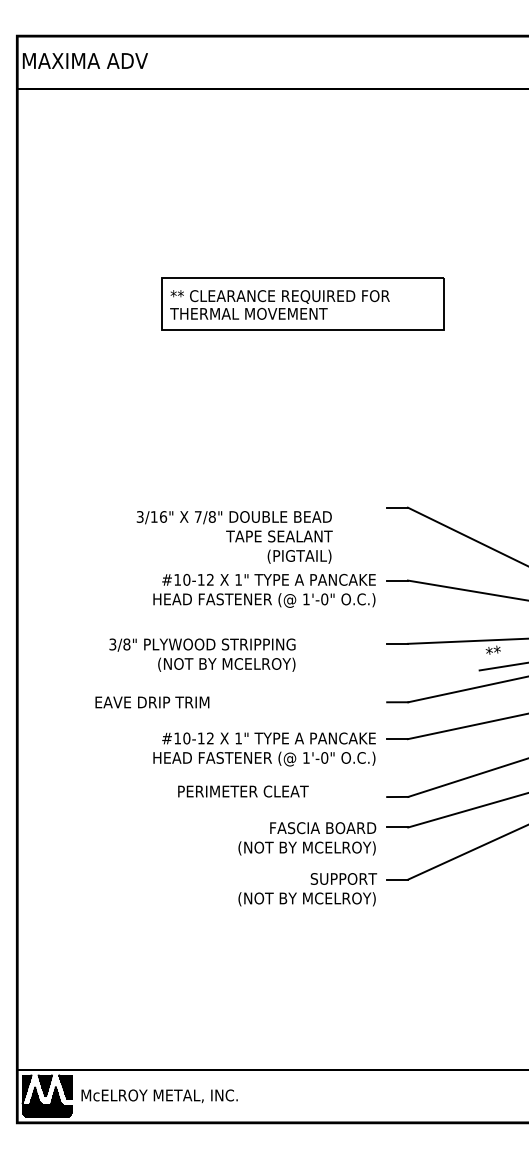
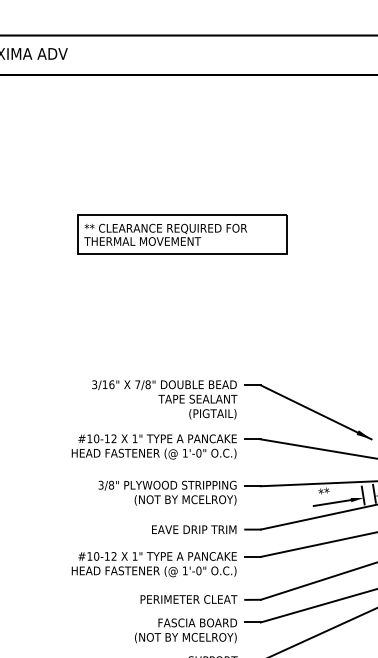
text: (234, 537) -> (164, 399), moved
text: (202, 654) -> (167, 492), moved
text: (152, 702) -> (194, 529), moved
text: (243, 791) -> (189, 599), moved

